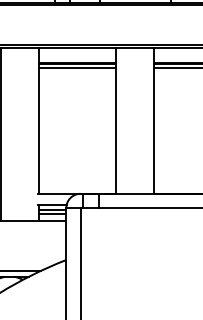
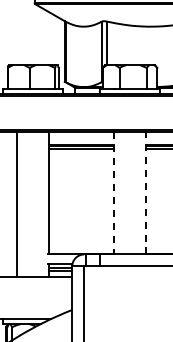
line: (153, 119) -> (145, 192), solid -> dashed
line: (116, 121) -> (114, 193), solid -> dashed

